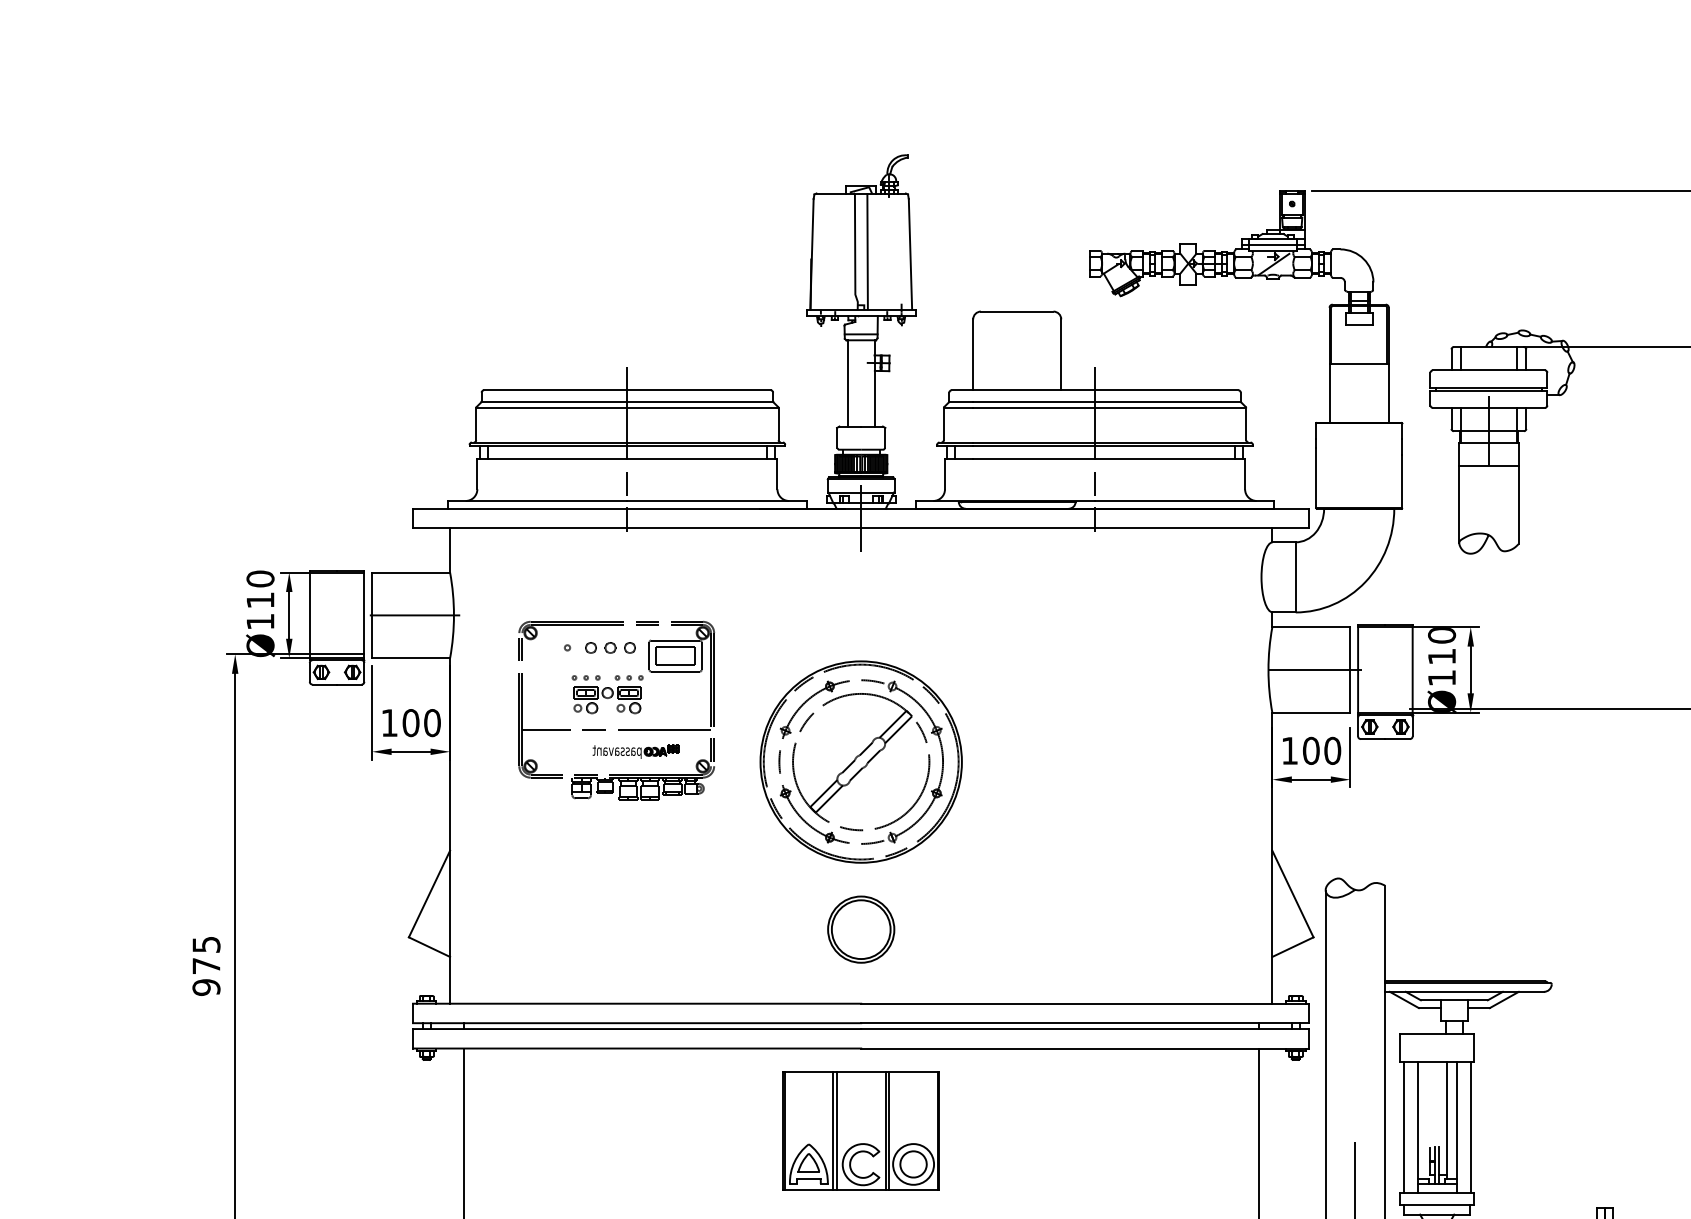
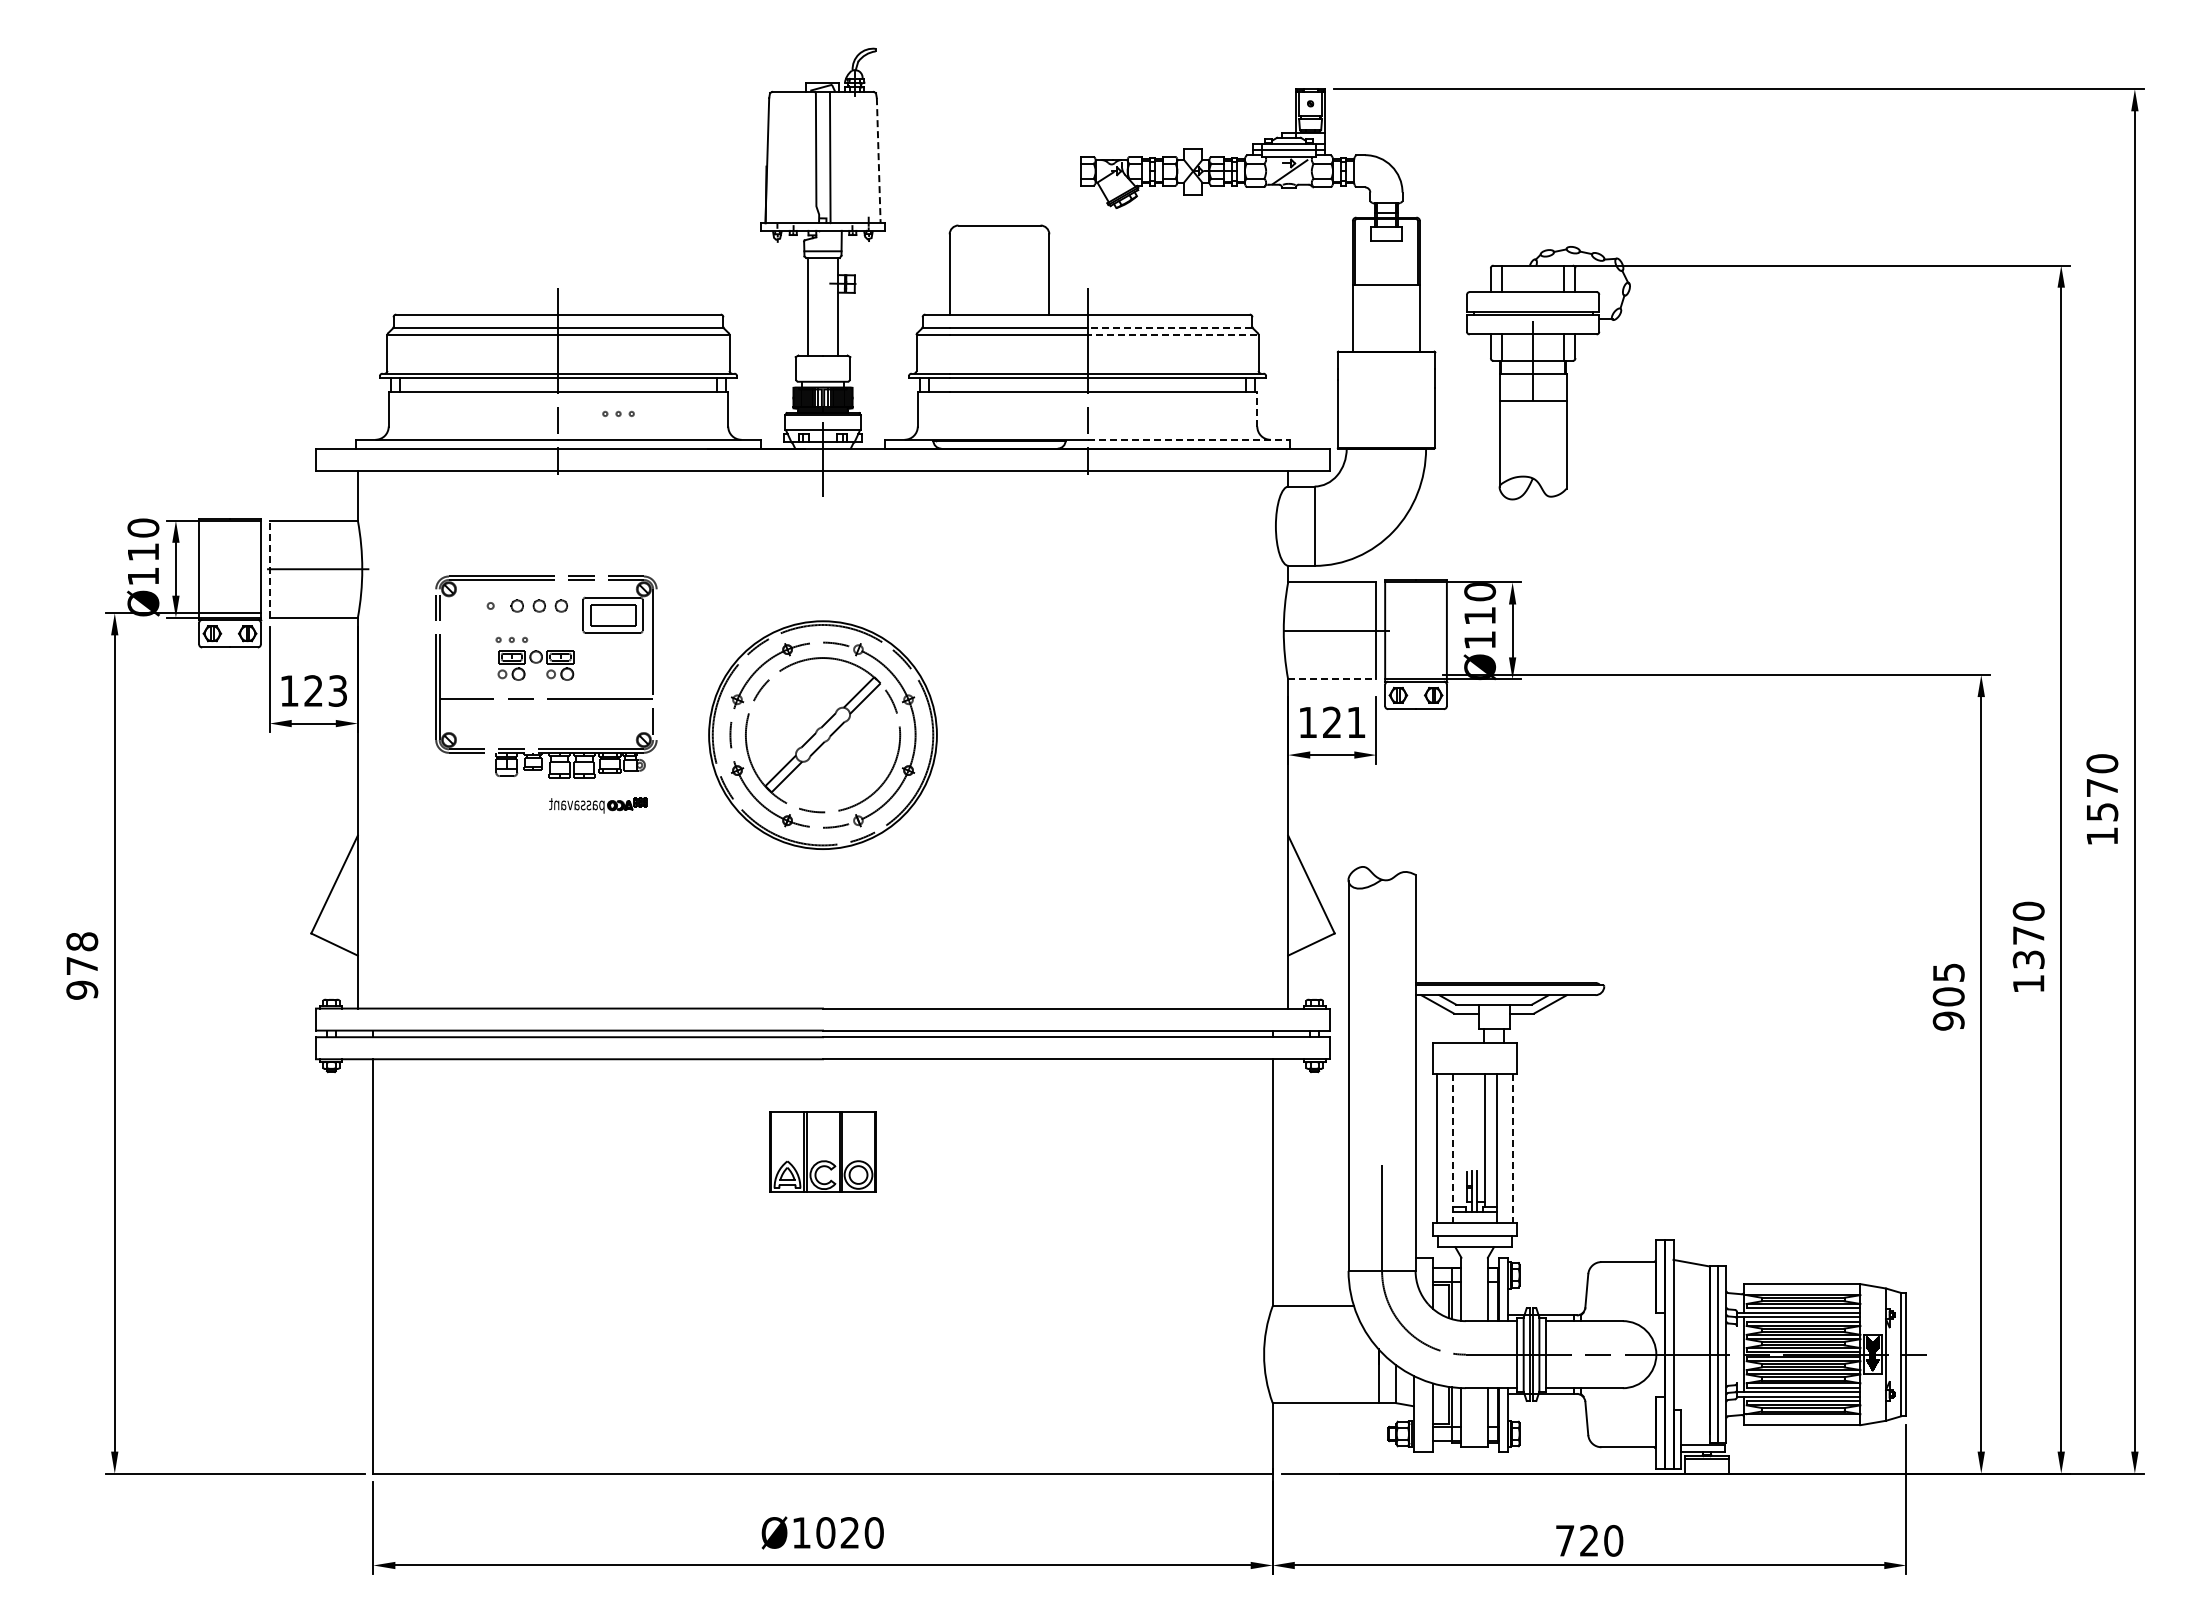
line: (910, 254) -> (878, 160), solid -> dashed
line: (1167, 401) -> (1169, 327), solid -> dashed
line: (1170, 407) -> (1172, 334), solid -> dashed
line: (1245, 473) -> (1257, 408), solid -> dashed
line: (1185, 500) -> (1189, 439), solid -> dashed
line: (371, 614) -> (269, 568), solid -> dashed
part: (629, 677) -> (618, 413), moved
line: (714, 699) -> (656, 664), removed
line: (1311, 712) -> (1332, 679), solid -> dashed
text: (421, 722) -> (325, 690), 100 -> 123
text: (1321, 750) -> (1343, 722), 100 -> 121
part: (636, 751) -> (598, 805), moved
part: (860, 929) -> (822, 924), removed
text: (206, 944) -> (82, 941), 975 -> 978
line: (1417, 1127) -> (1452, 1148), solid -> dashed
line: (1470, 1127) -> (1512, 1148), solid -> dashed
part: (860, 1130) -> (822, 1151), size x0.6

